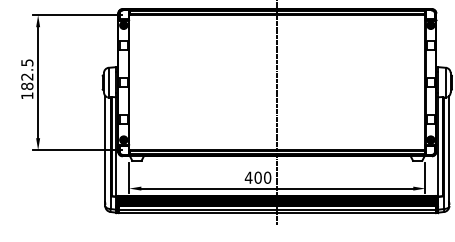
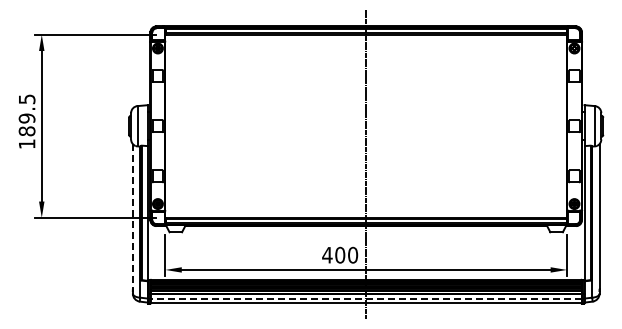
text: (26, 76) -> (26, 118), 182.5 -> 189.5
line: (105, 149) -> (132, 216), solid -> dashed
line: (276, 209) -> (365, 298), solid -> dashed

